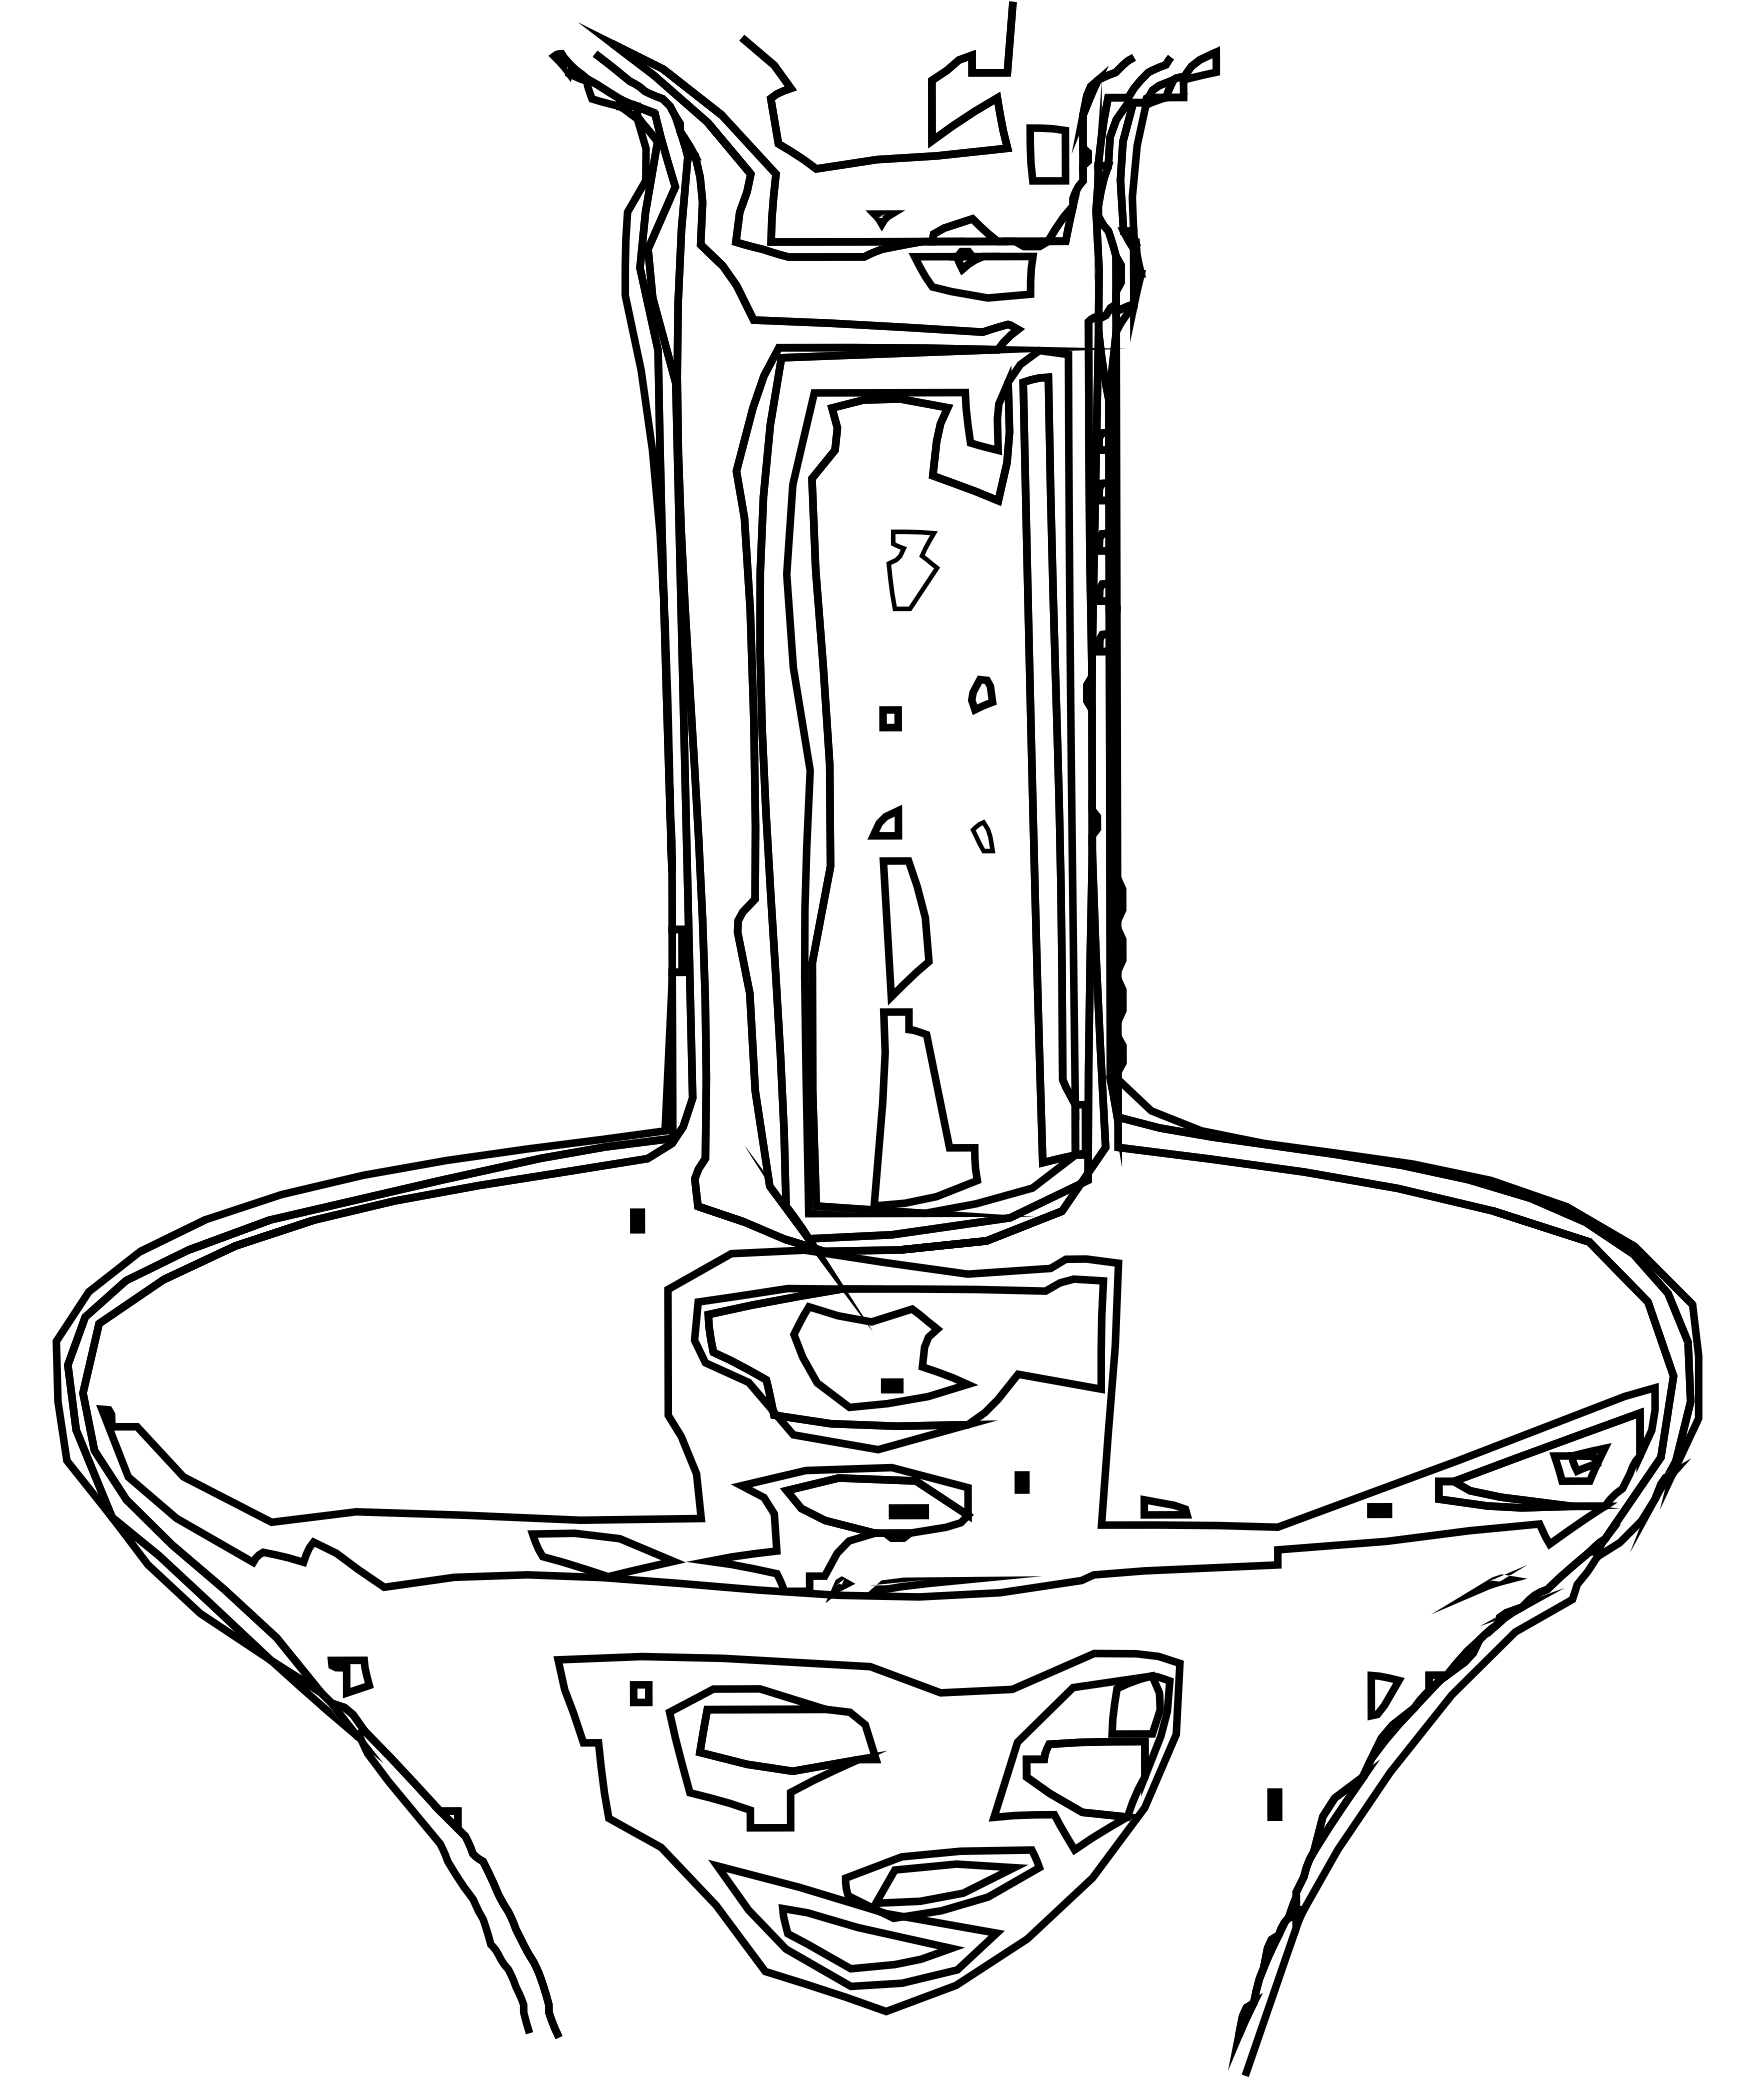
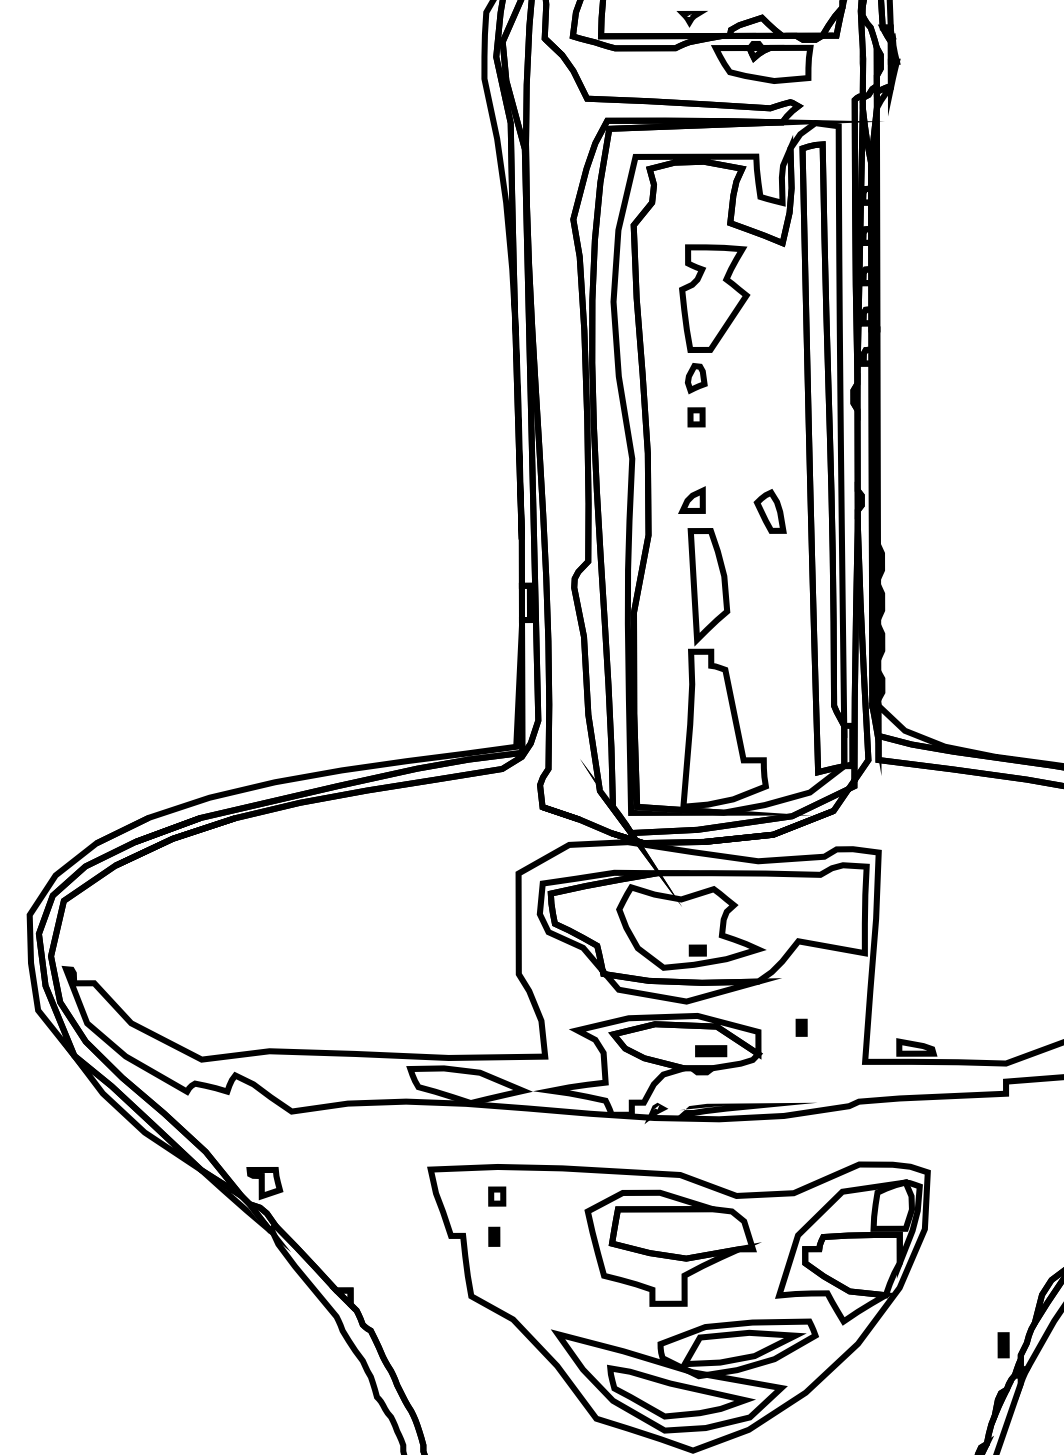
part: (912, 570) -> (714, 298), size x1.67
part: (982, 694) -> (696, 377), moved
part: (982, 836) -> (769, 511), size x1.67
part: (637, 1220) -> (494, 1236), moved
part: (775, 1758) -> (672, 1248), moved
part: (1274, 1804) -> (1003, 1345), moved

